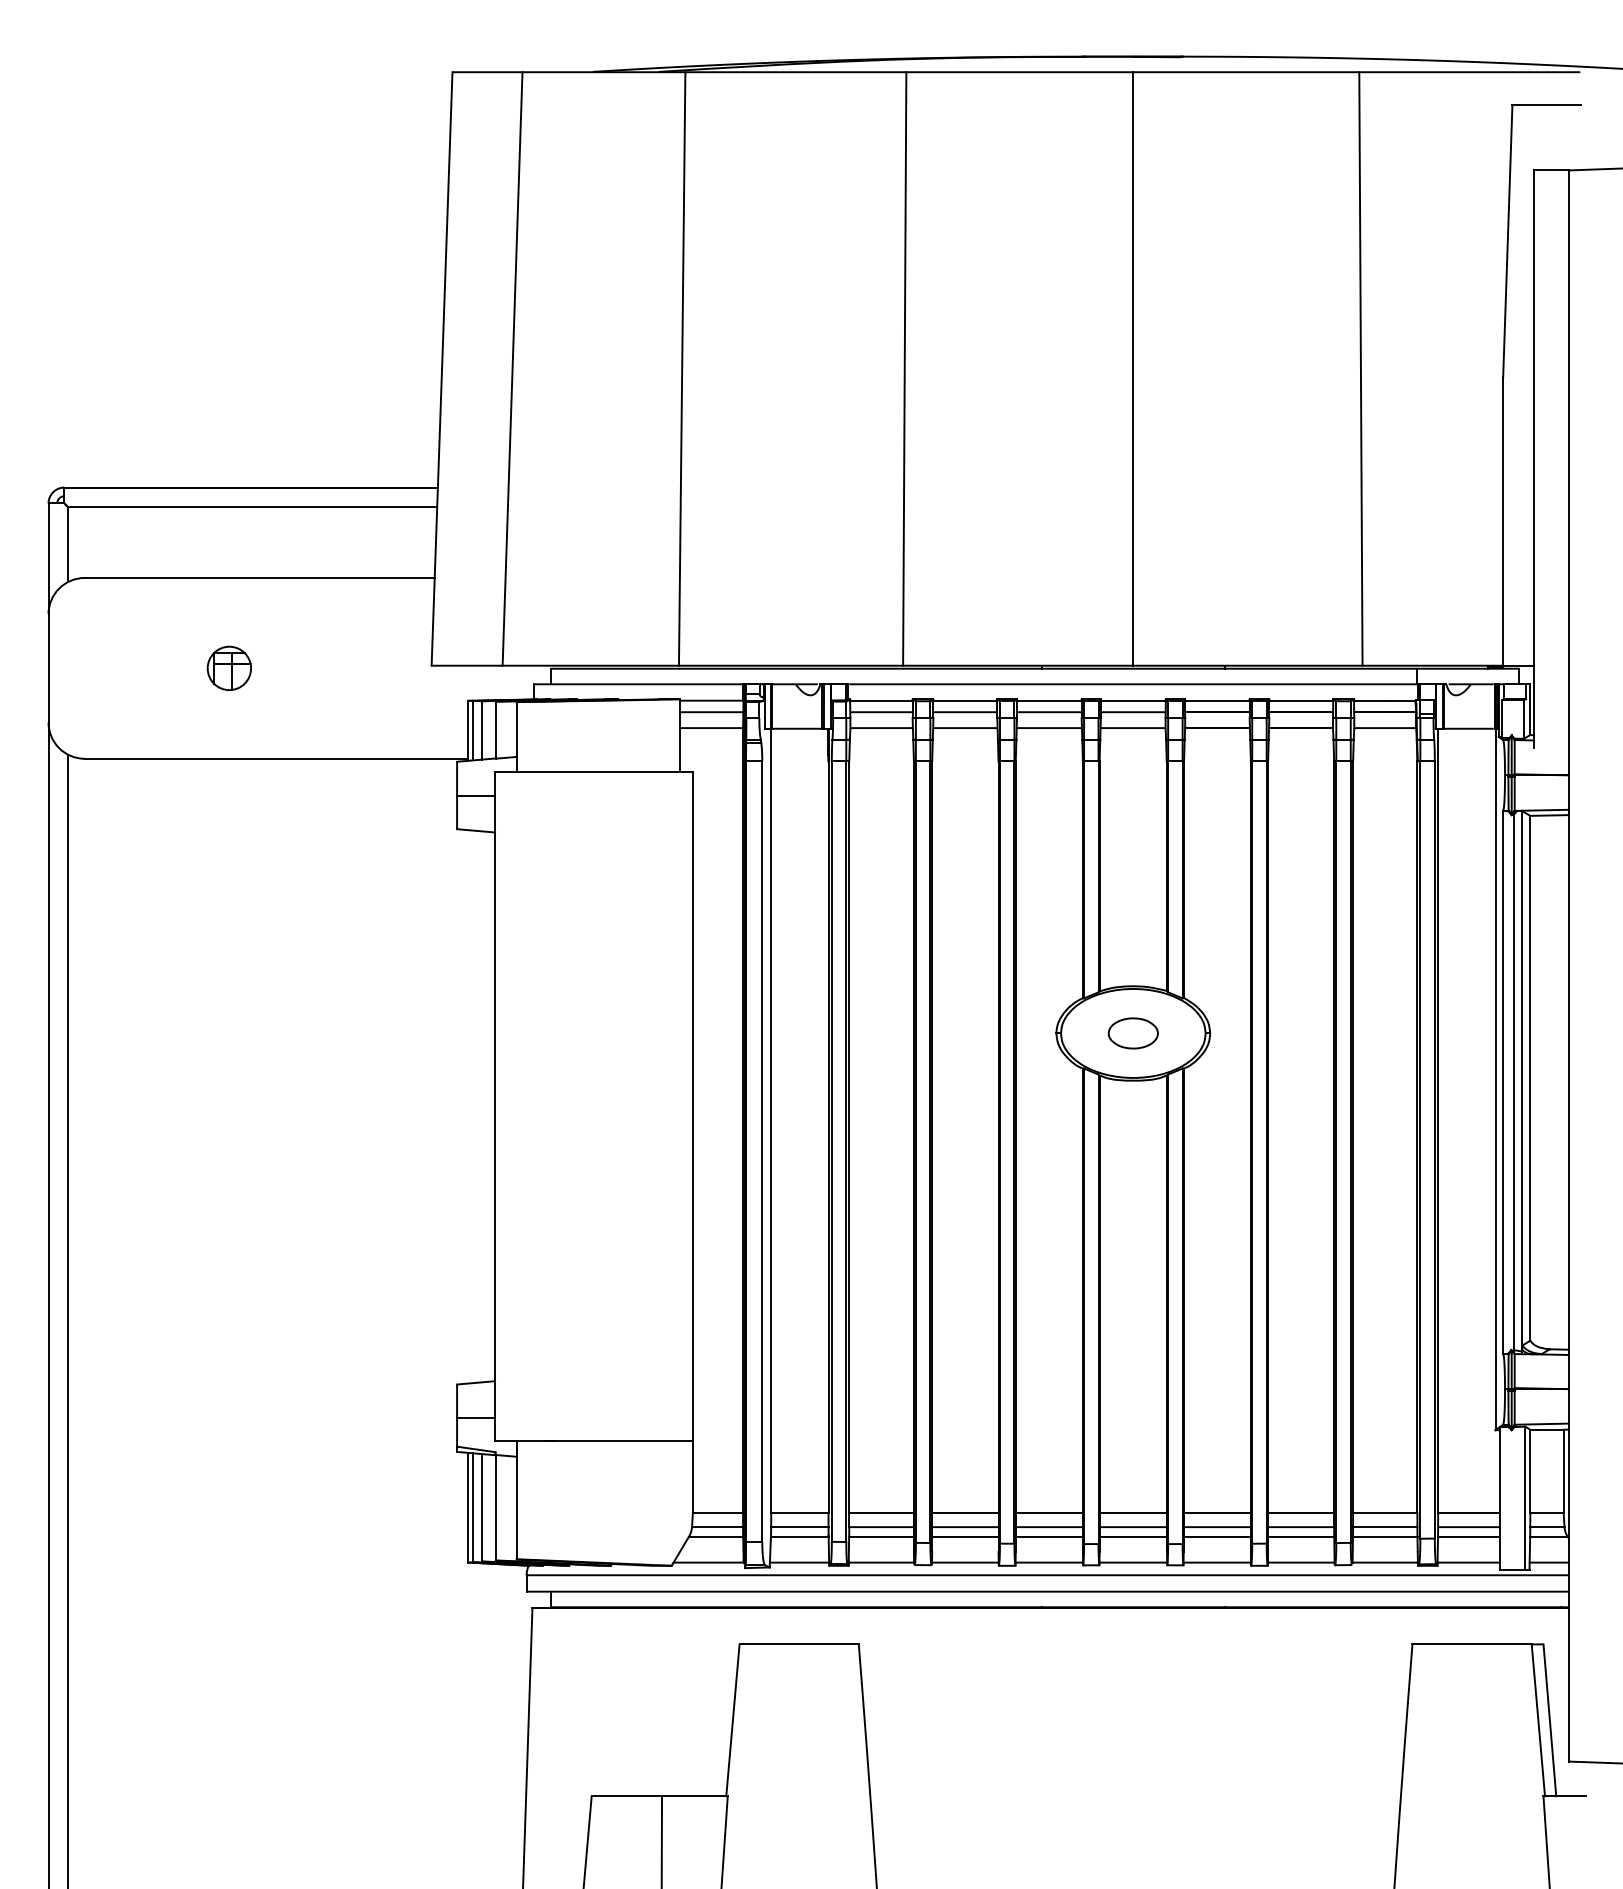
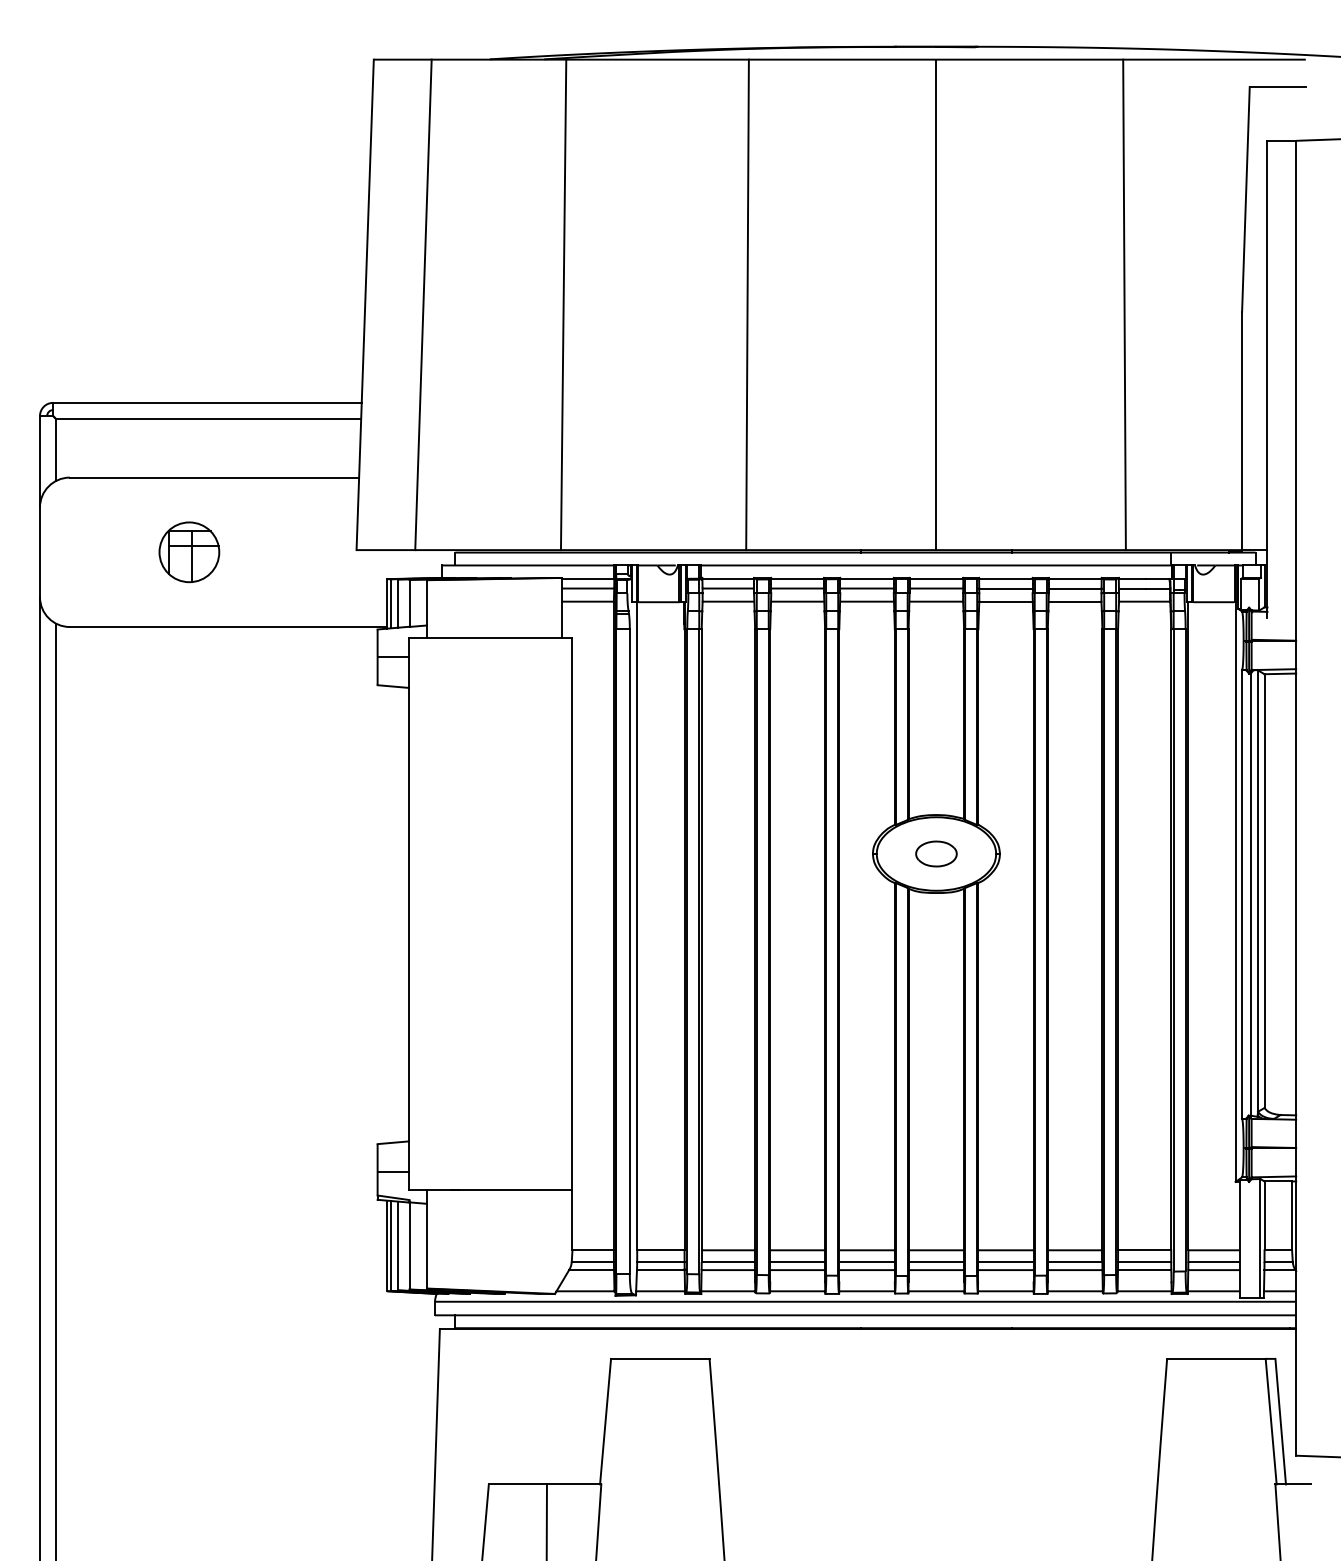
part: (229, 668) -> (189, 552), size x1.67

